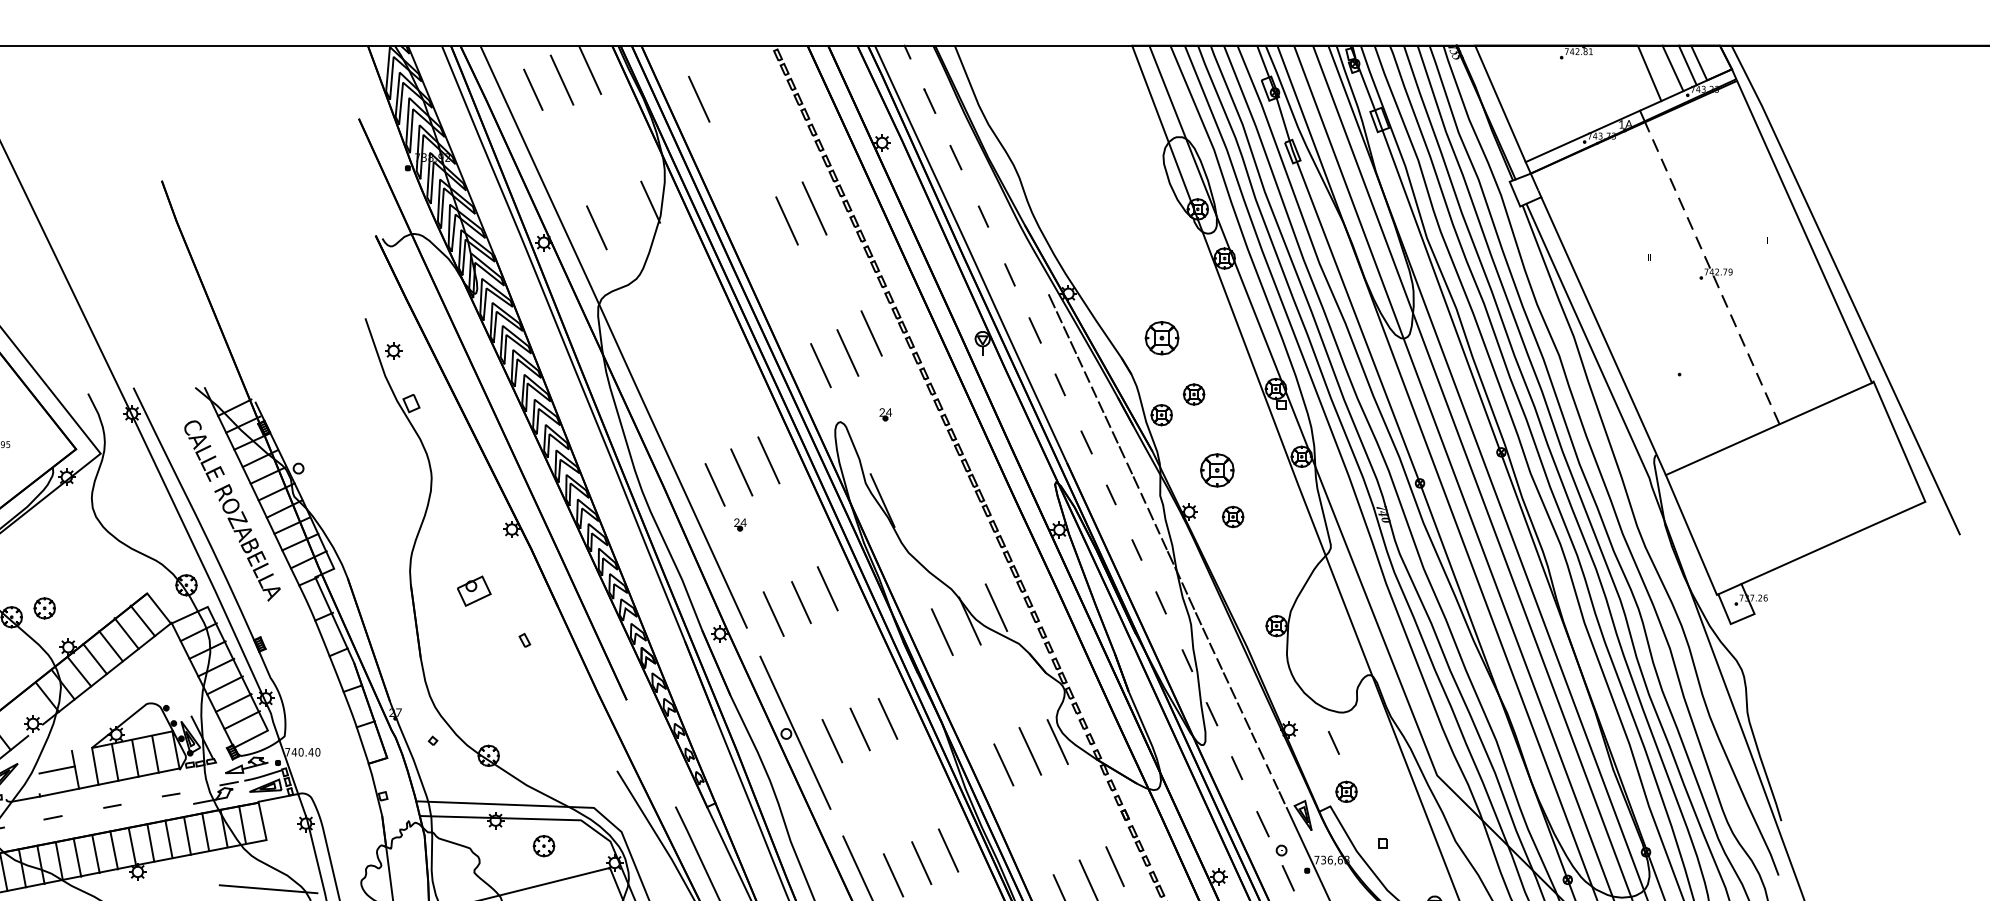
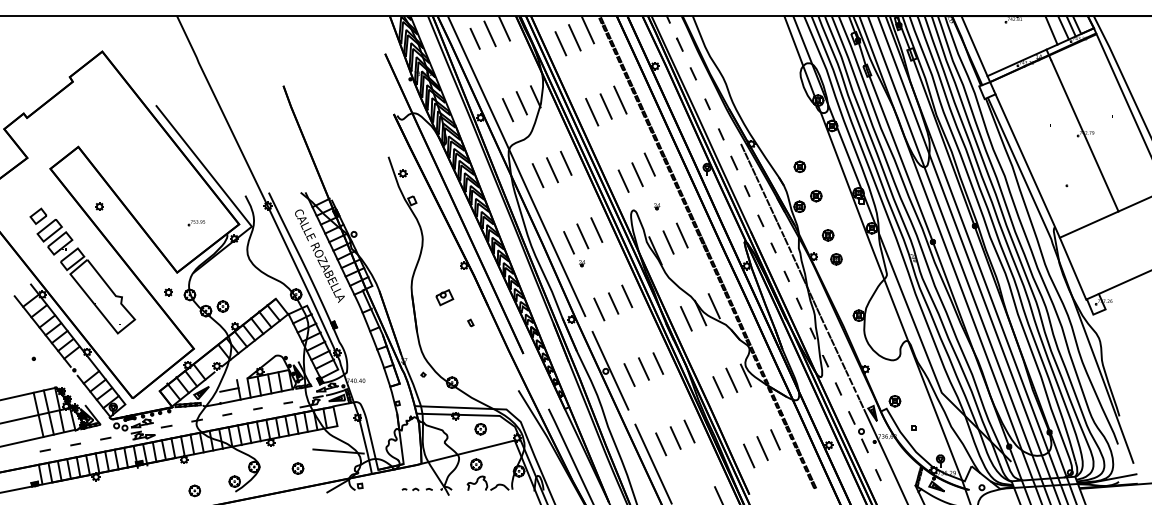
line: (752, 73) -> (588, 30), added
line: (725, 87) -> (574, 37), added
line: (622, 215) -> (521, 103), added
line: (760, 230) -> (592, 111), added
line: (1713, 278) -> (1084, 136), dashed -> solid
line: (708, 329) -> (565, 162), added
part: (1161, 337) -> (799, 166), size x0.62
line: (683, 344) -> (552, 170), added
line: (653, 354) -> (537, 175), added
line: (932, 470) -> (681, 235), added
part: (1215, 470) -> (827, 235), size x0.62
line: (907, 484) -> (668, 242), added
line: (1333, 741) -> (888, 375), removed

